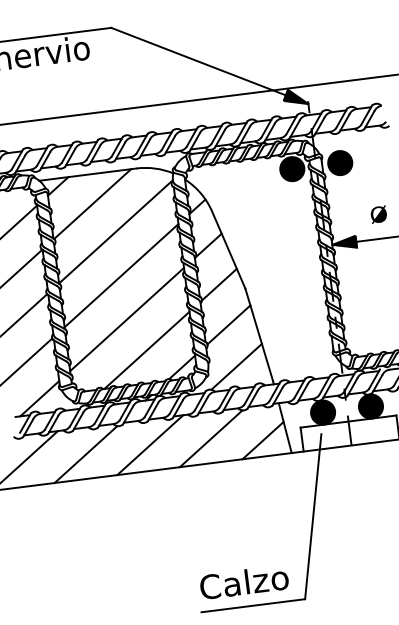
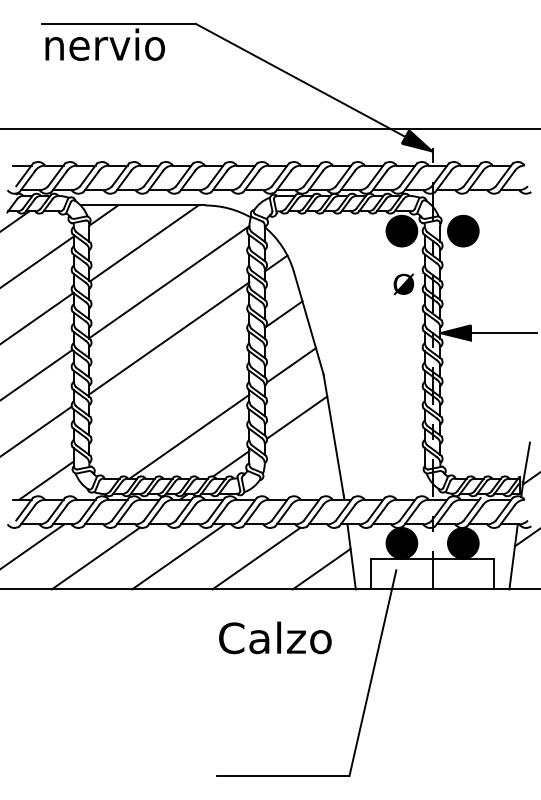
text: (378, 214) -> (403, 284), moved
line: (127, 319) -> (169, 394), removed
line: (236, 366) -> (299, 471), removed
text: (244, 581) -> (275, 637), moved

